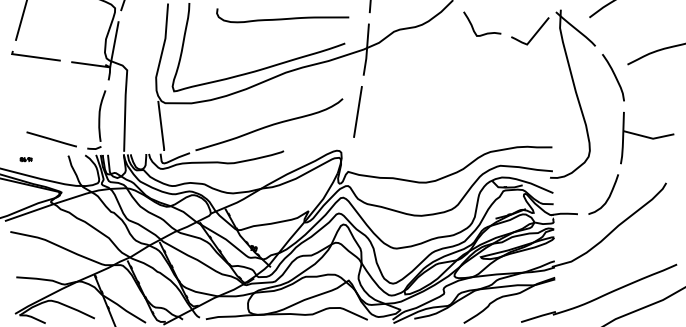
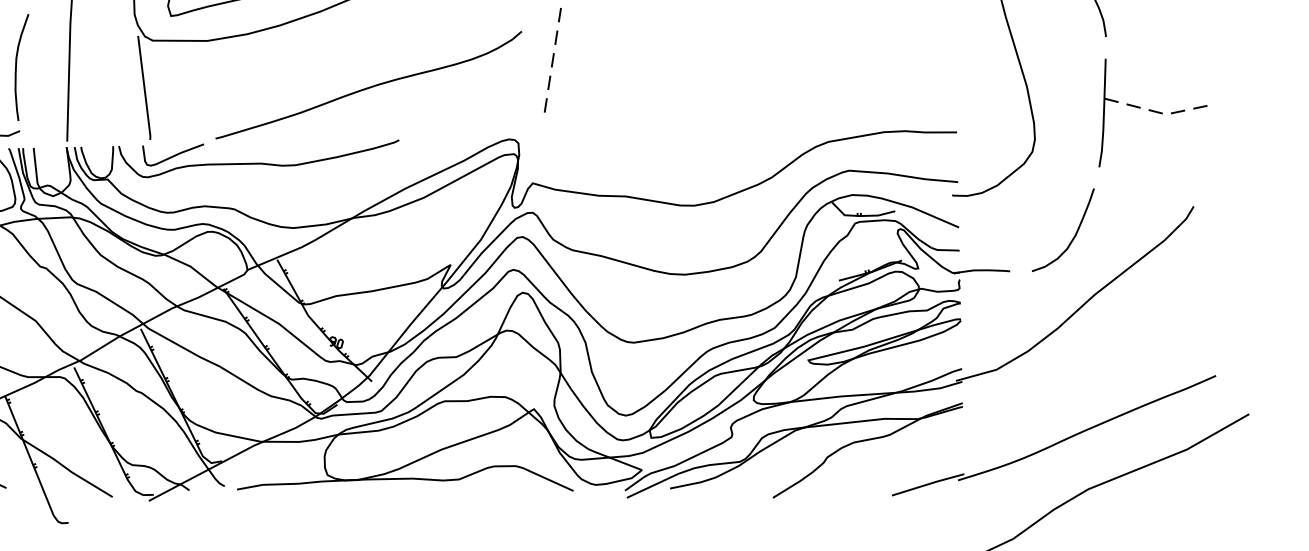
line: (358, 111) -> (554, 57), solid -> dashed
line: (649, 137) -> (1158, 111), solid -> dashed

